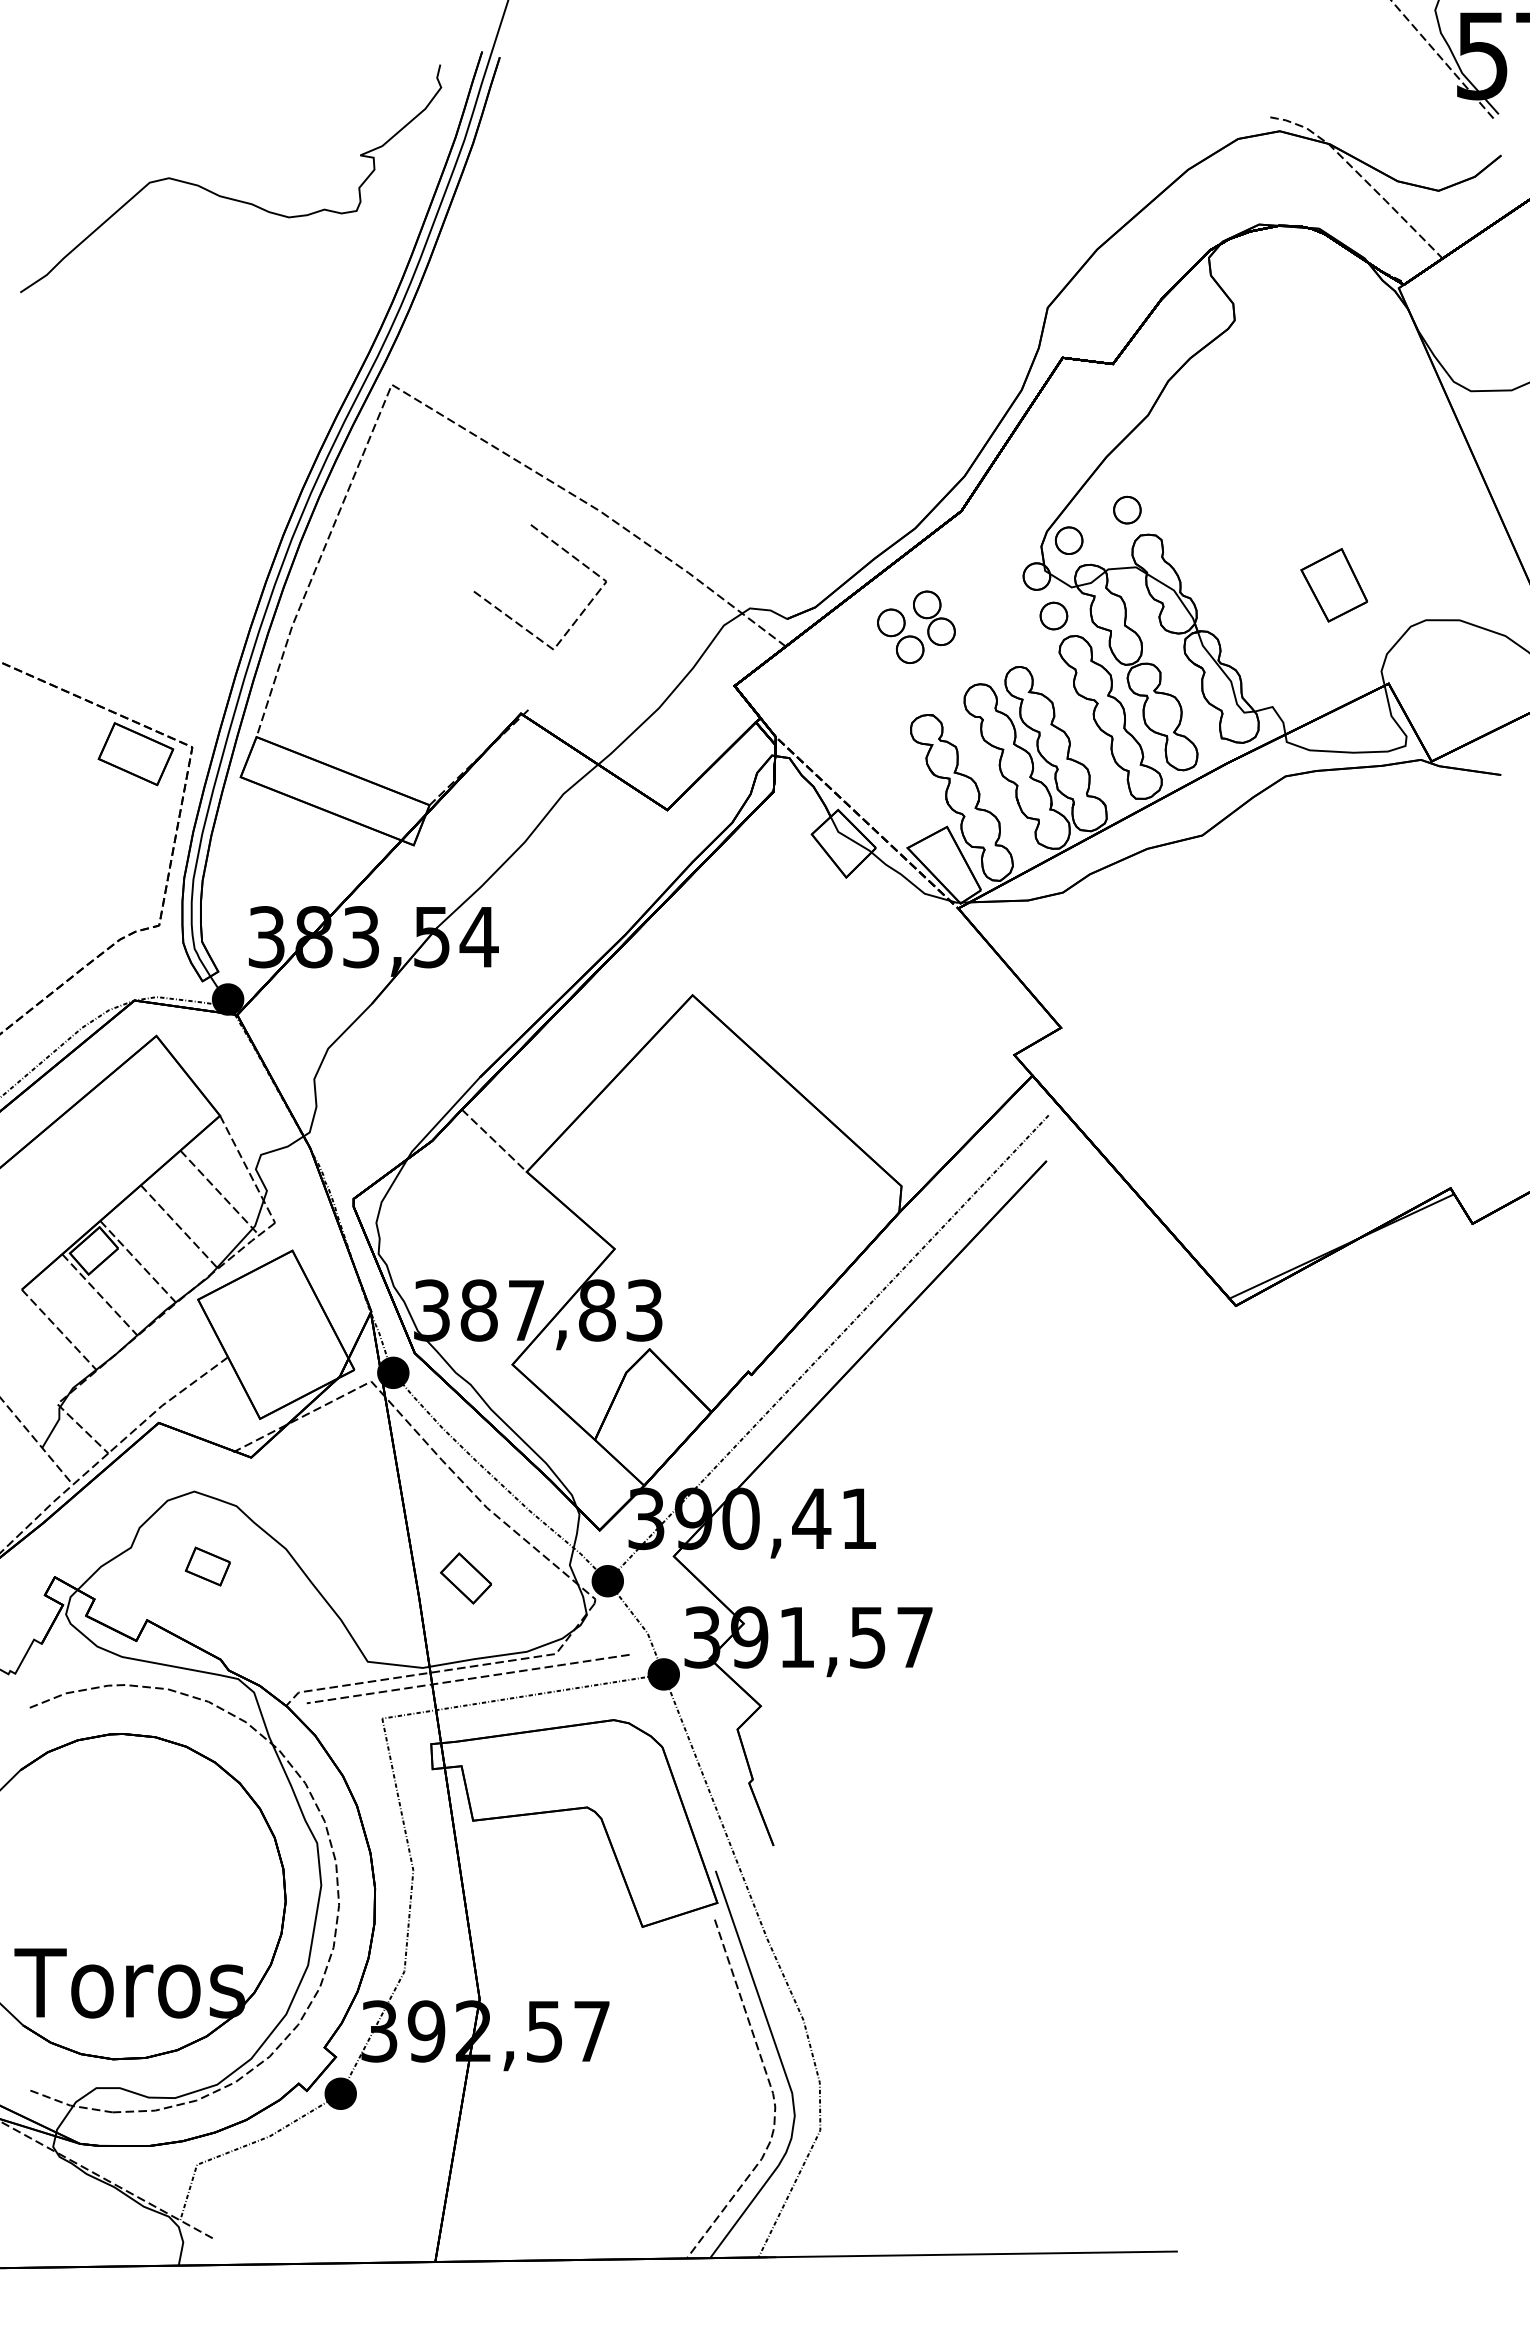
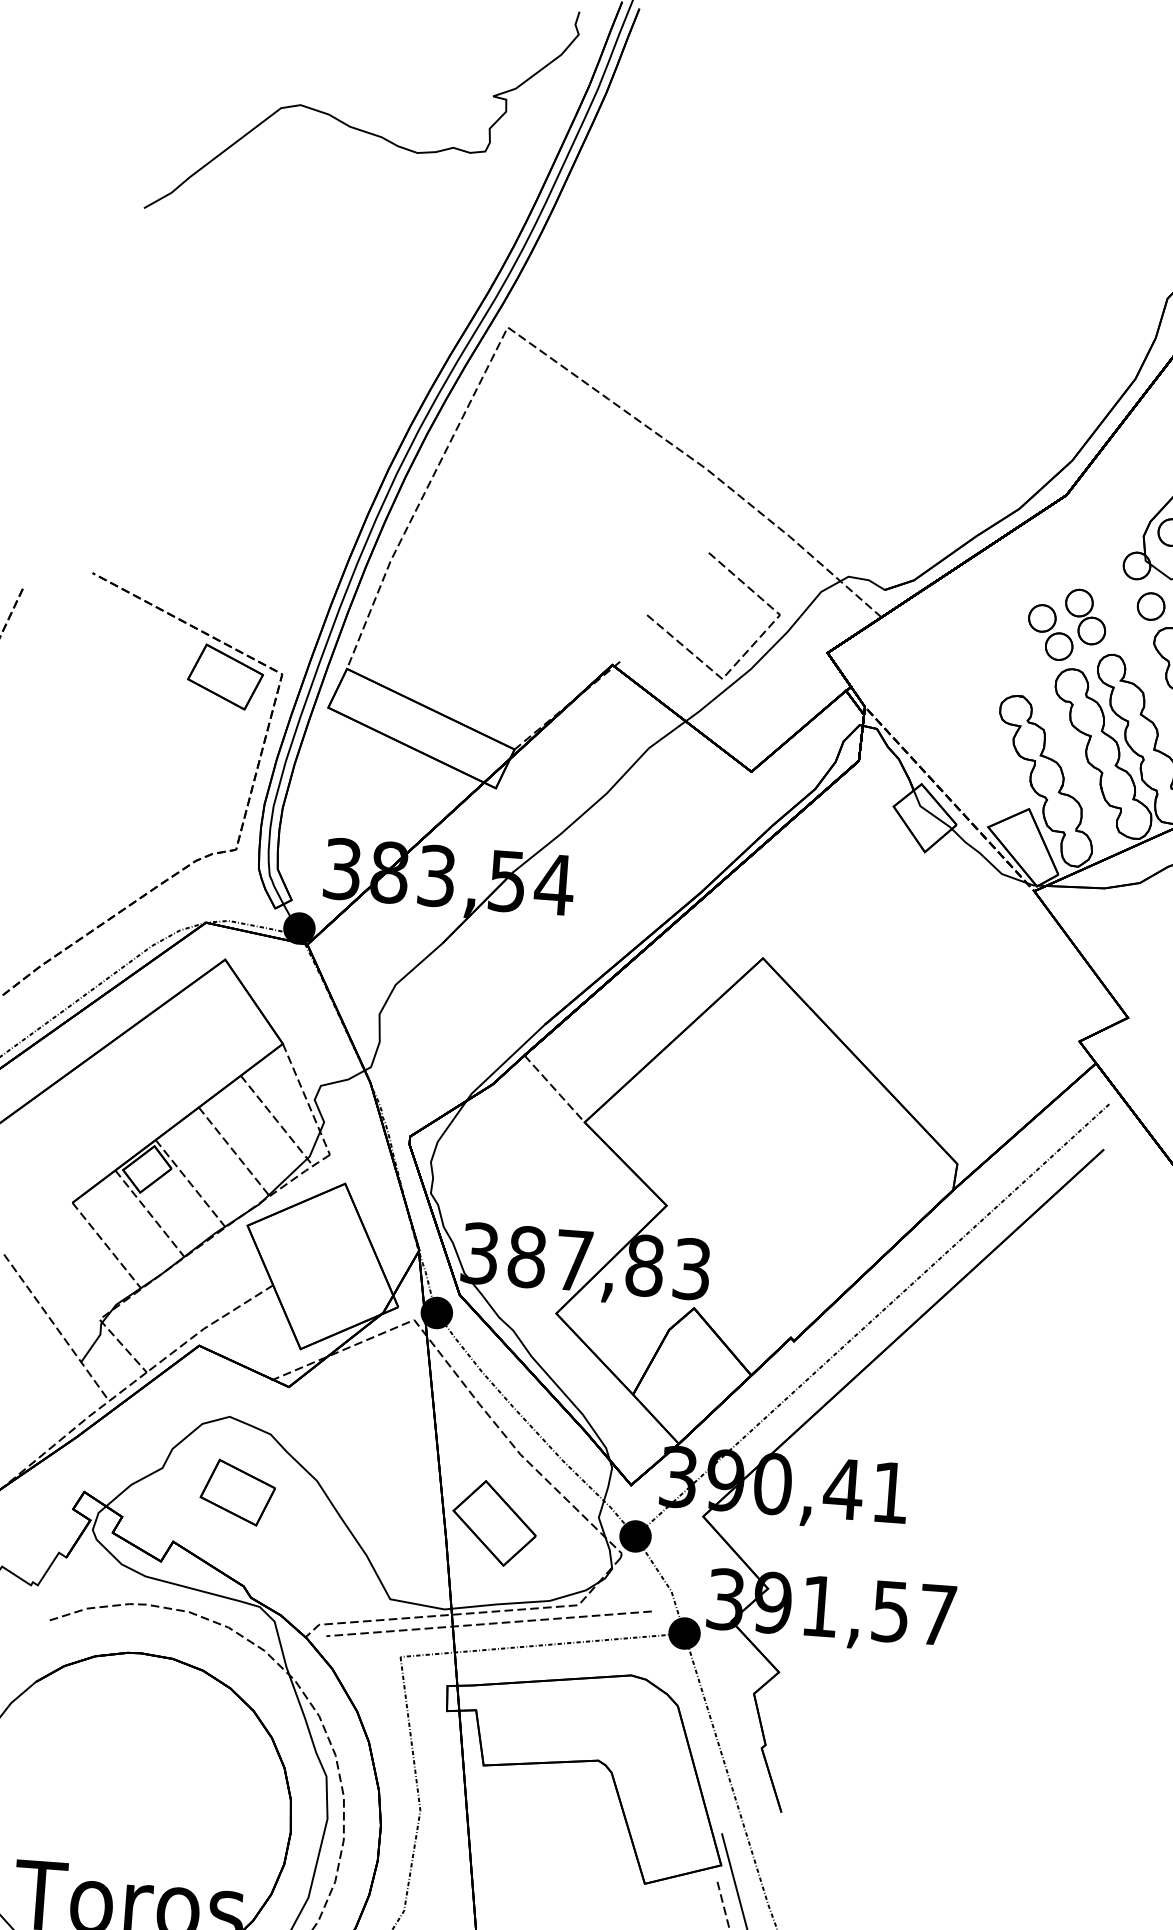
line: (518, 622) -> (689, 649), moved
part: (913, 635) -> (1063, 632), moved
part: (207, 1566) -> (237, 1492), size x1.67
part: (465, 1578) -> (493, 1523), size x1.67

